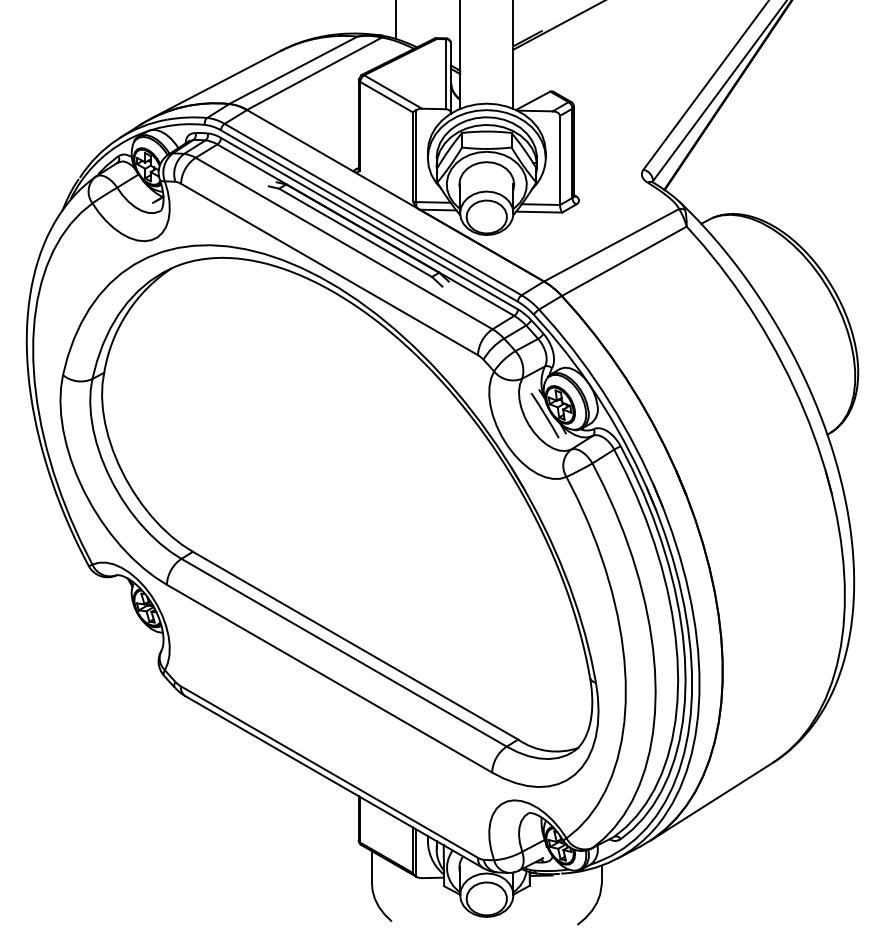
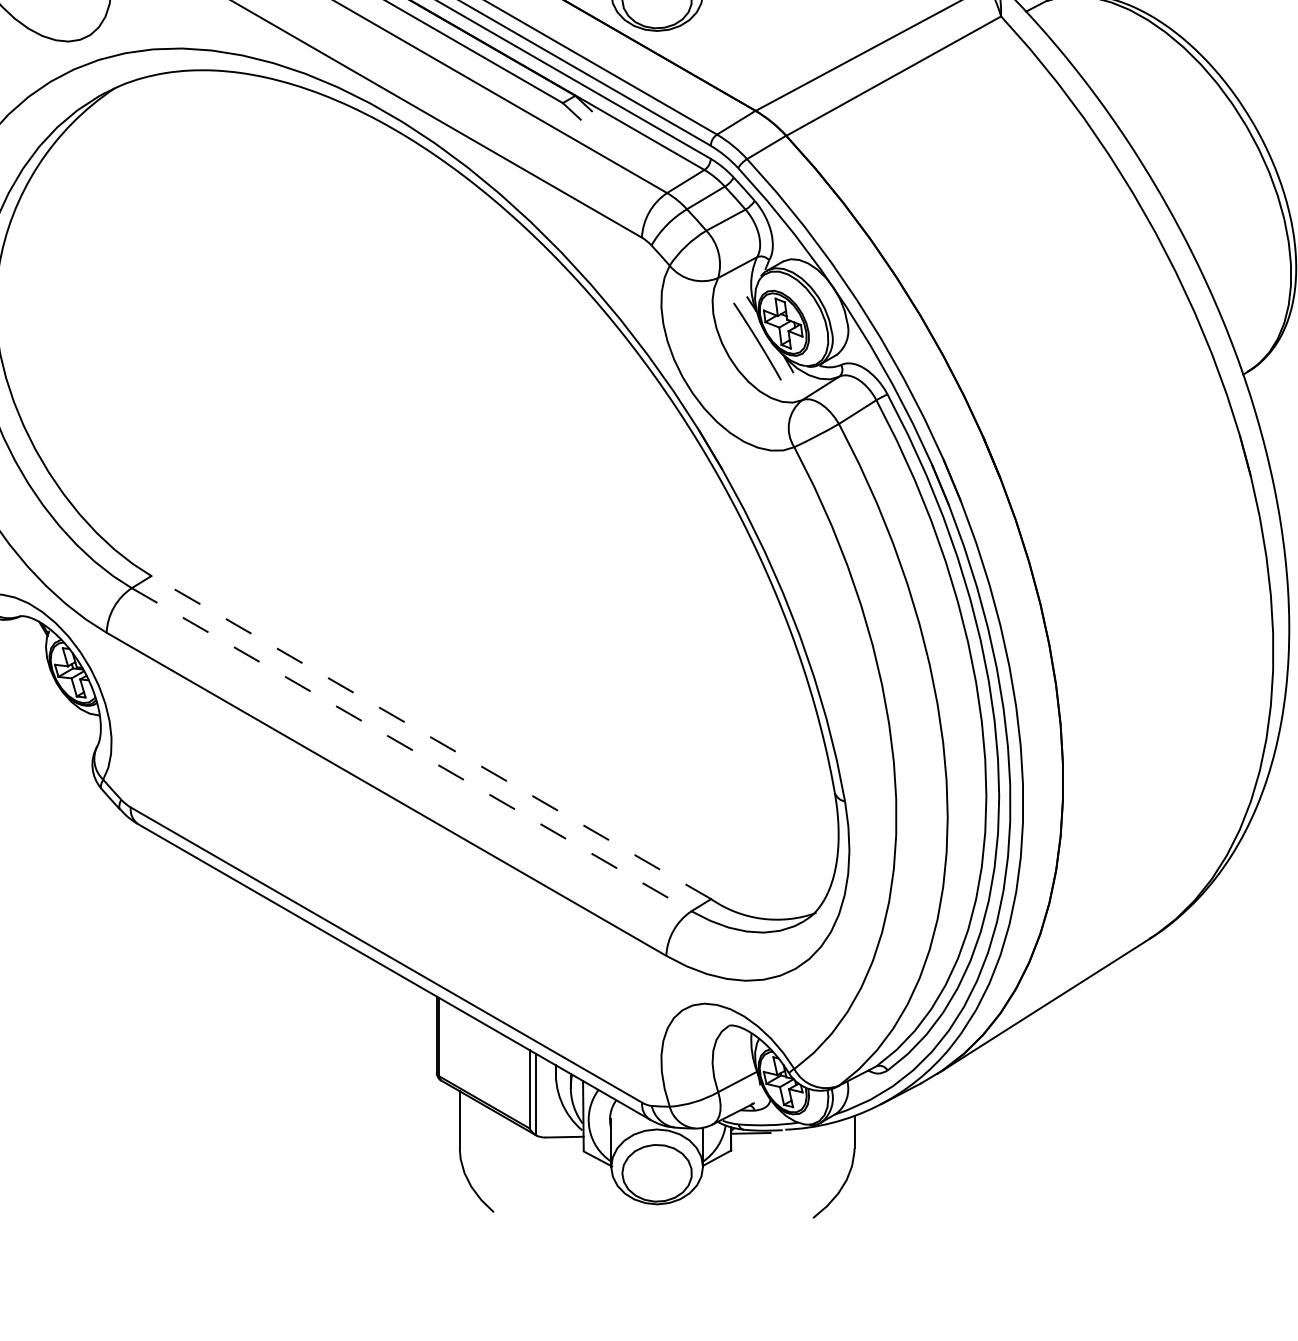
line: (355, 645) -> (431, 737), solid -> dashed
line: (344, 652) -> (412, 749), solid -> dashed

